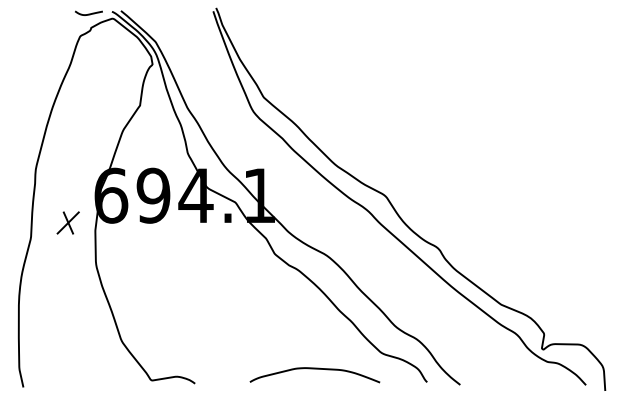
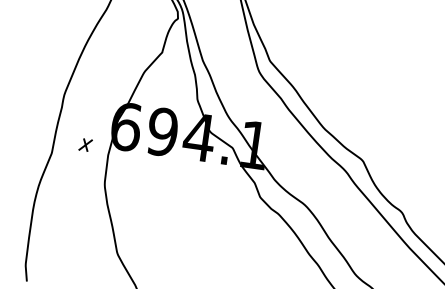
part: (67, 222) -> (85, 144), size x0.6

